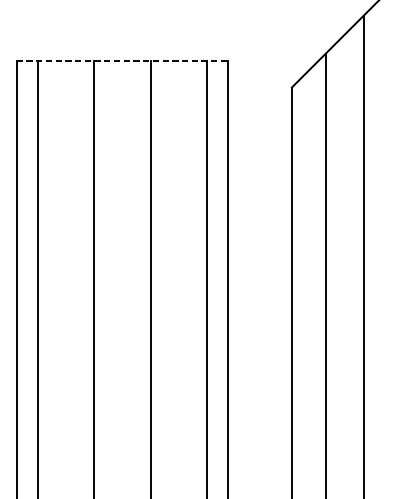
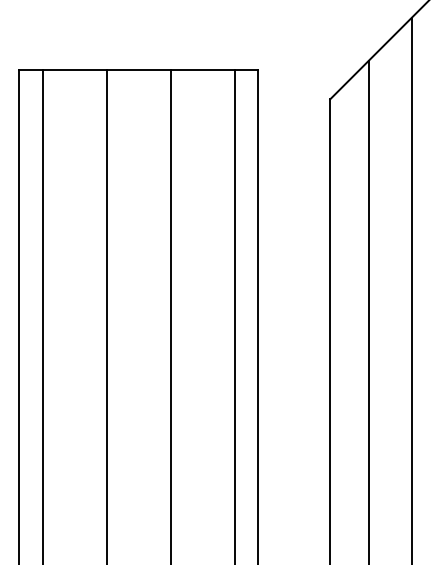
line: (122, 61) -> (138, 69), dashed -> solid

